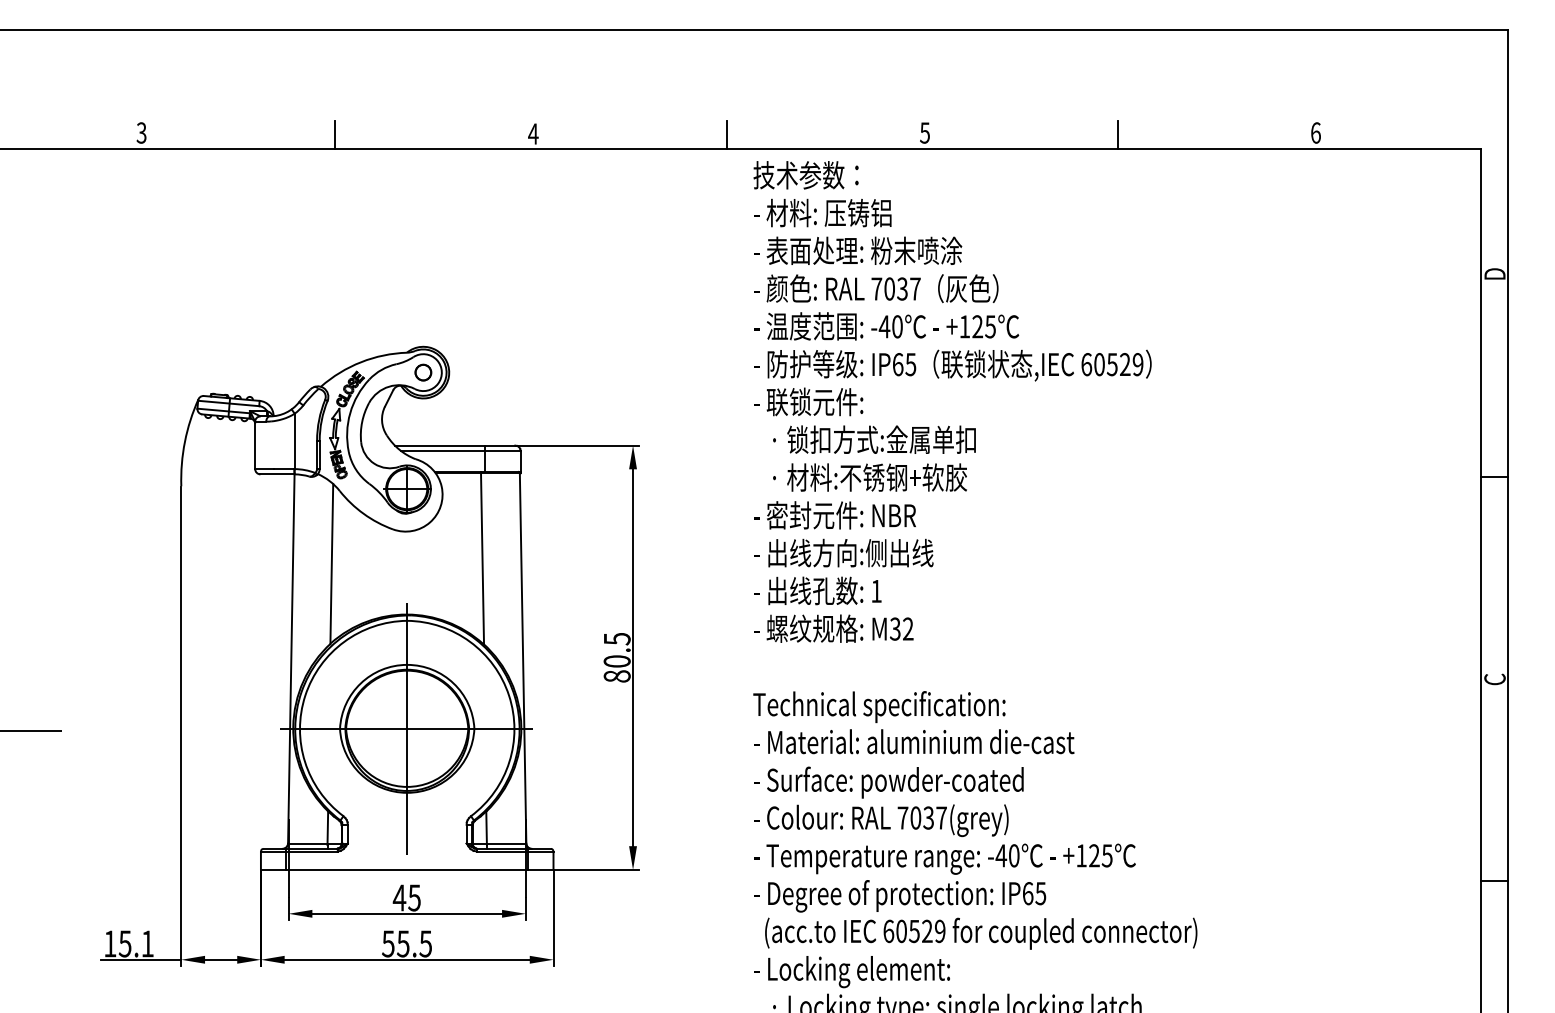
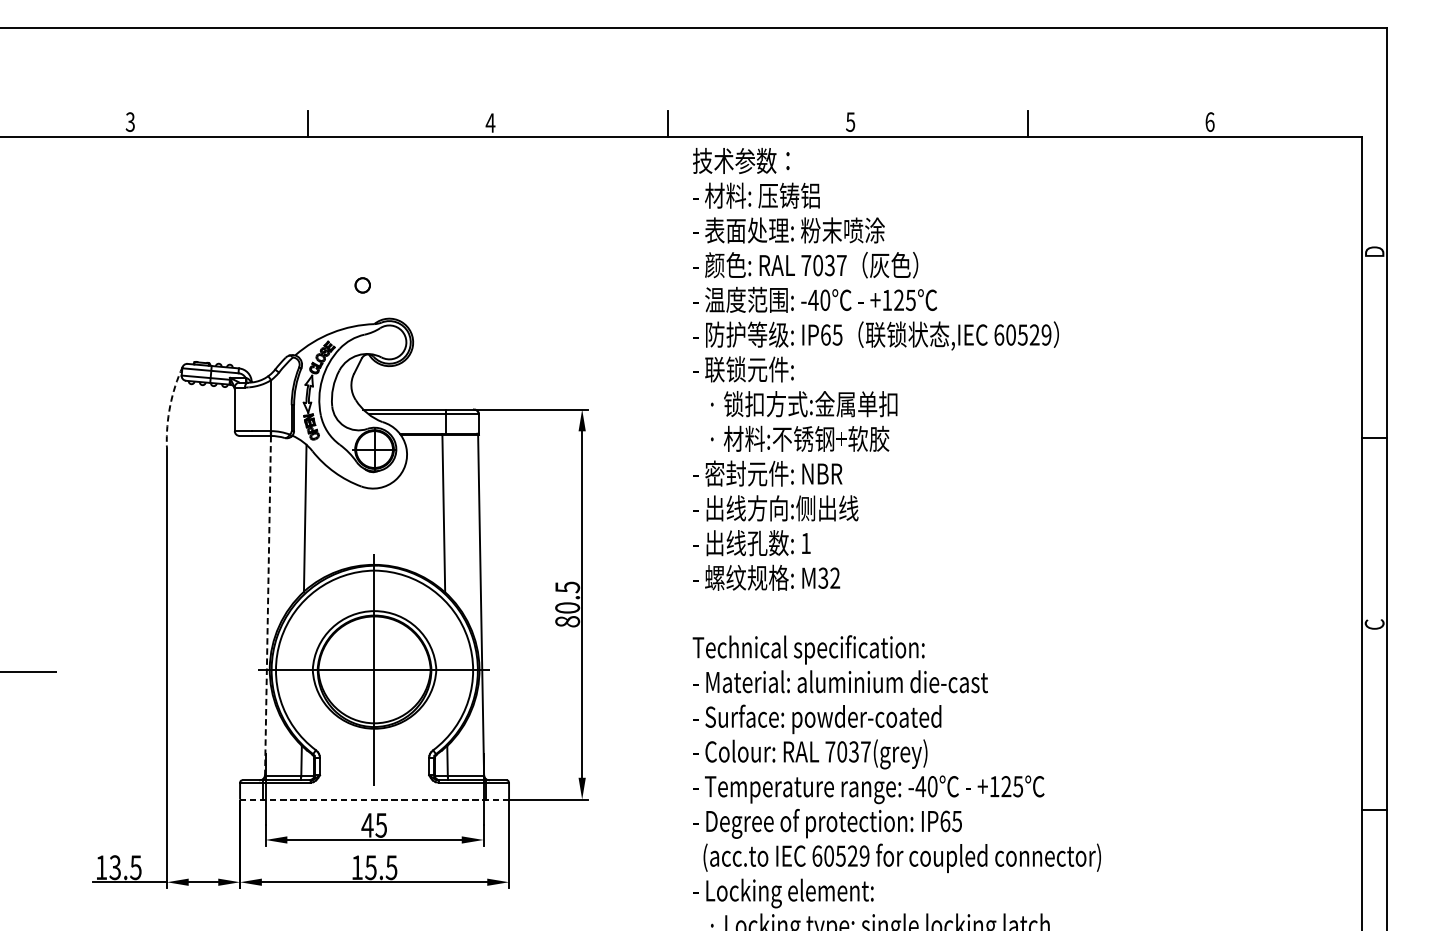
part: (423, 372) -> (362, 285), moved
arc: (184, 441) -> (169, 405), solid -> dashed
line: (291, 659) -> (268, 606), solid -> dashed
line: (406, 869) -> (373, 799), solid -> dashed
text: (136, 943) -> (125, 867), 15.1 -> 13.5
text: (388, 943) -> (357, 867), 55.5 -> 15.5

